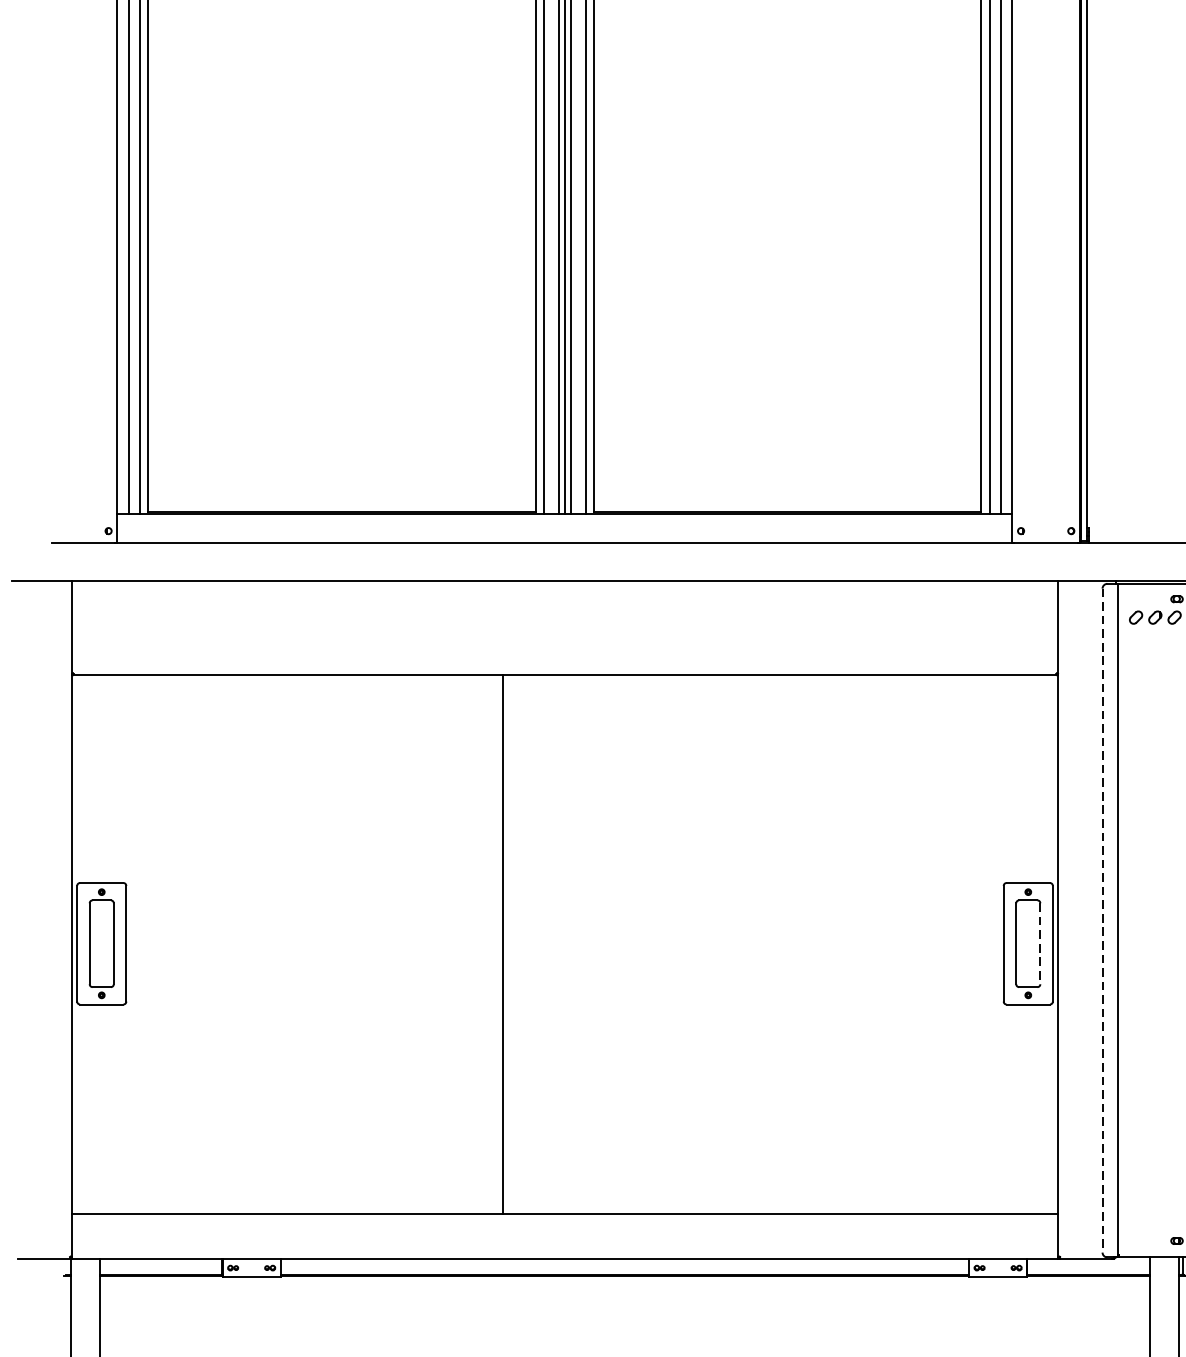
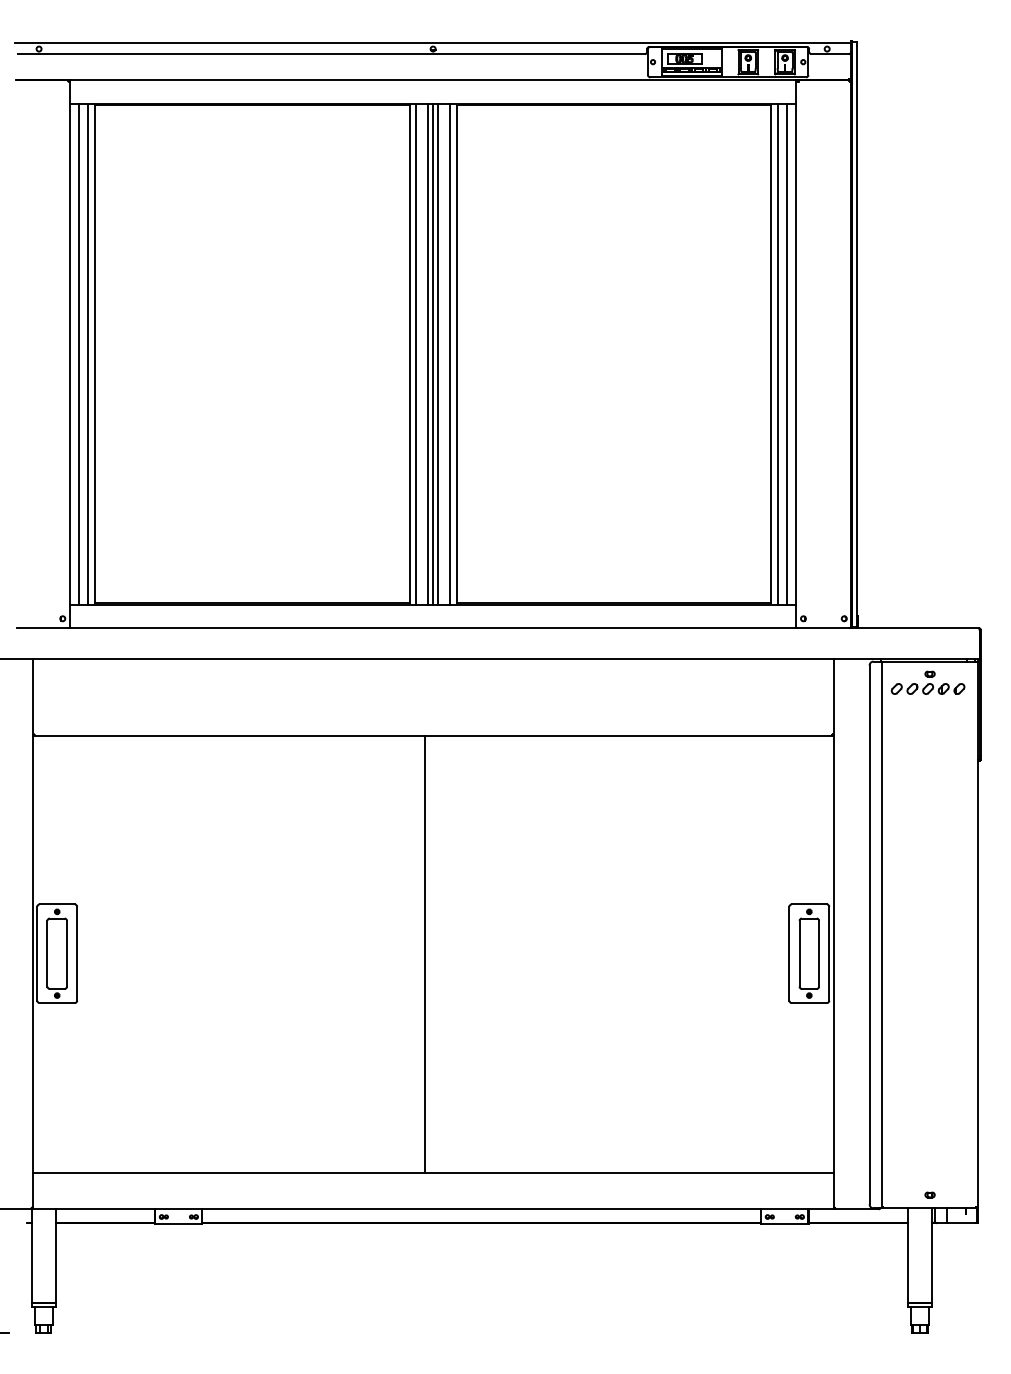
line: (1102, 921) -> (869, 935), dashed -> solid
line: (502, 943) -> (424, 953), moved
line: (1040, 943) -> (819, 953), dashed -> solid

